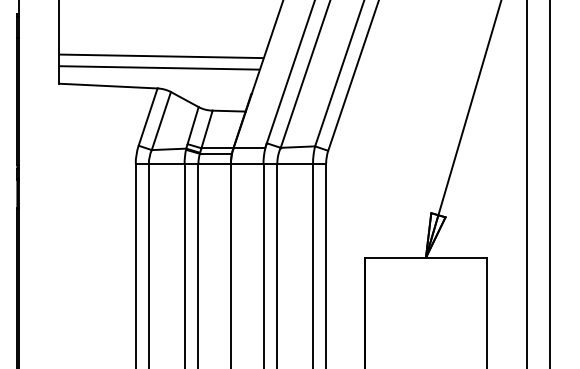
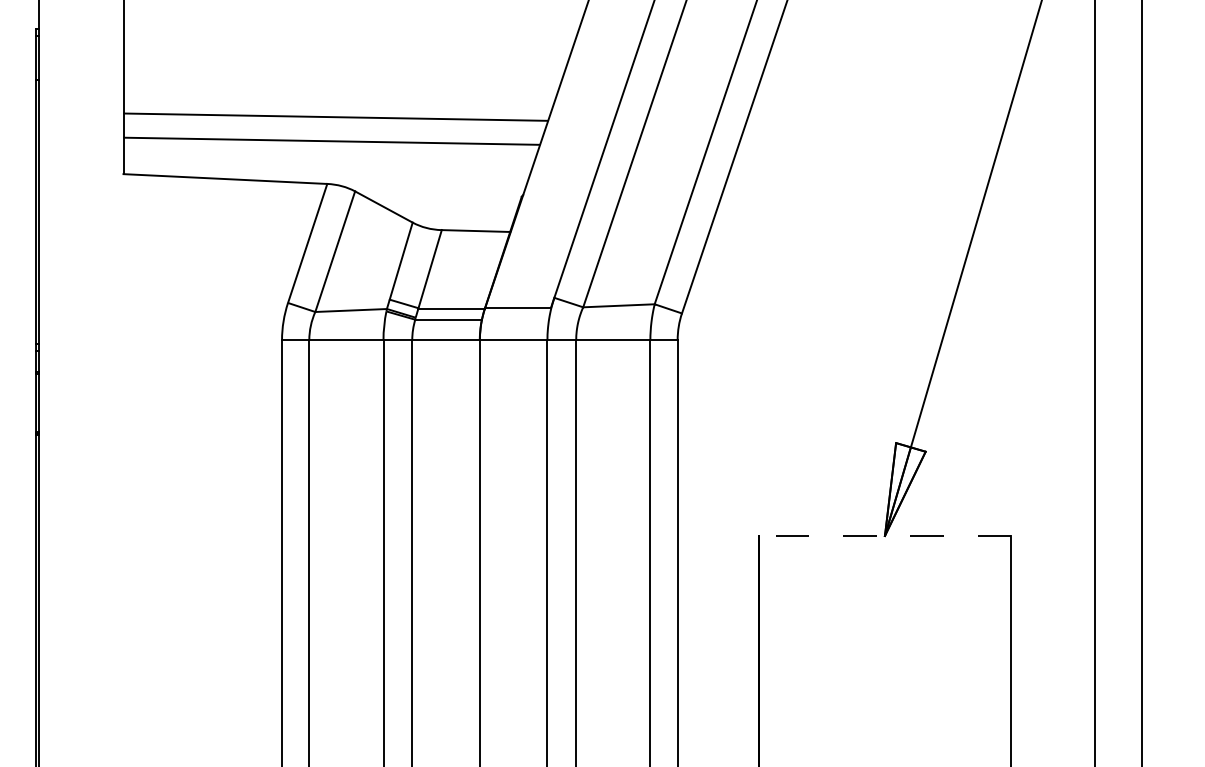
line: (425, 257) -> (884, 535), solid -> dashed

